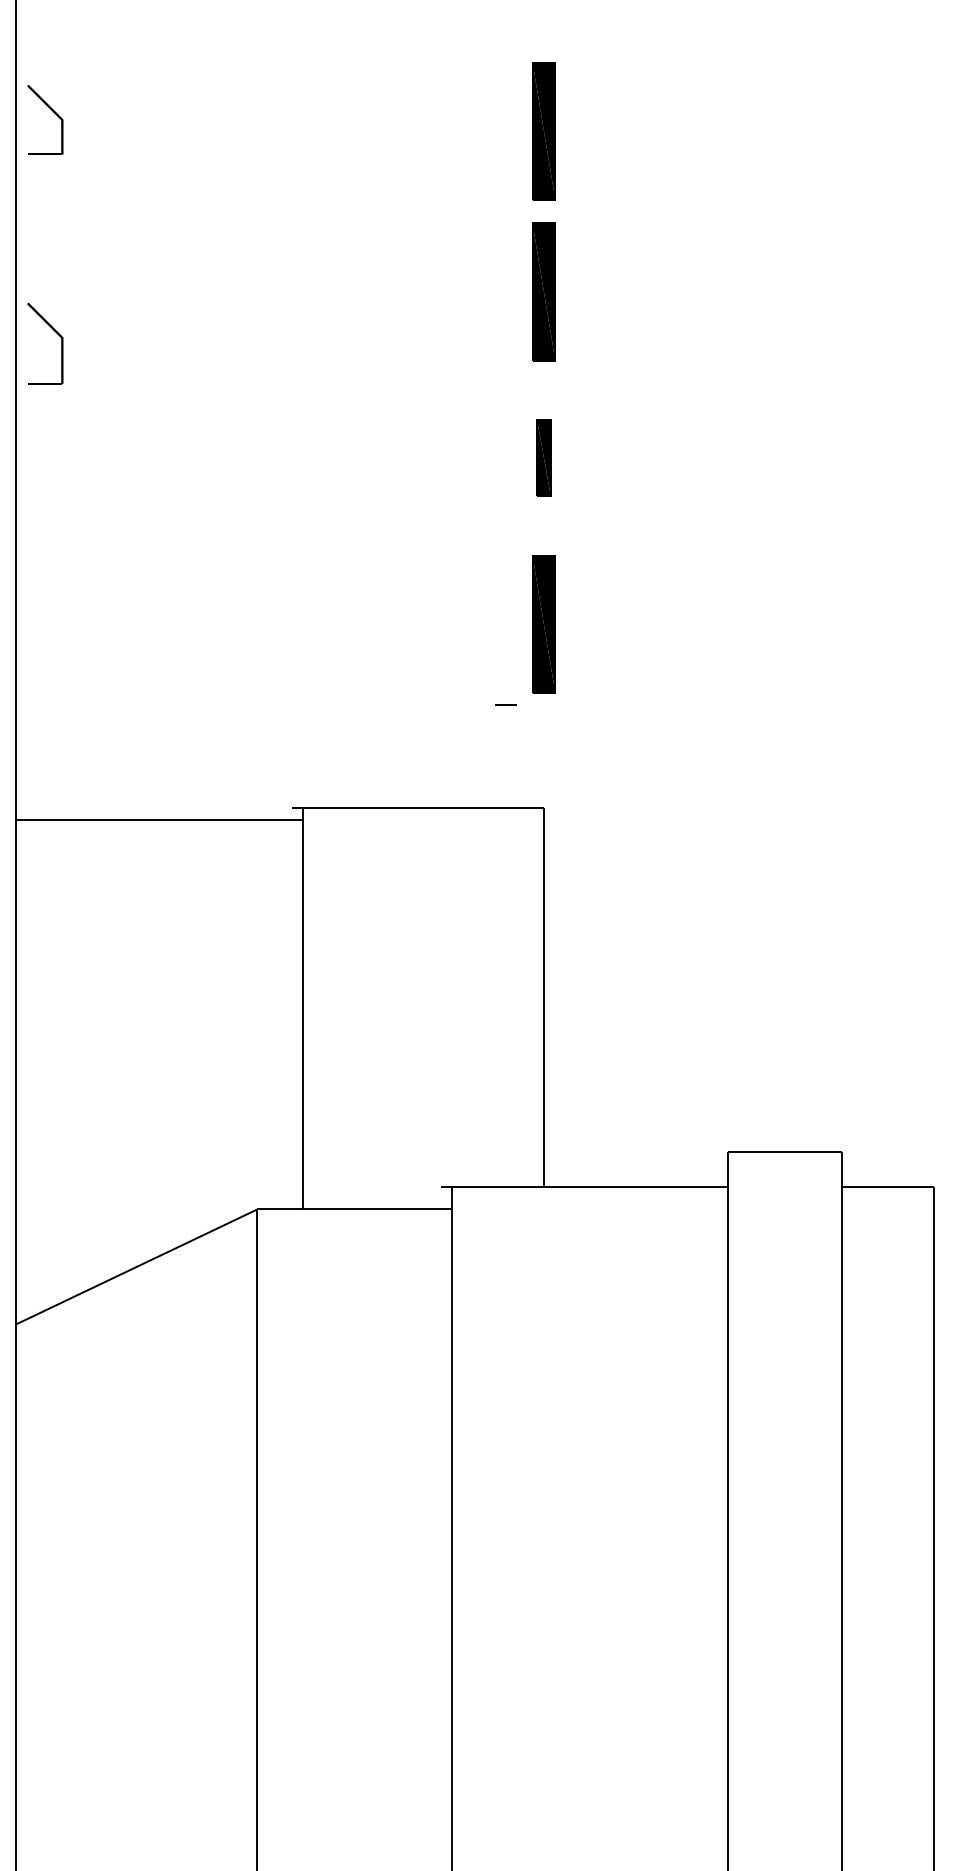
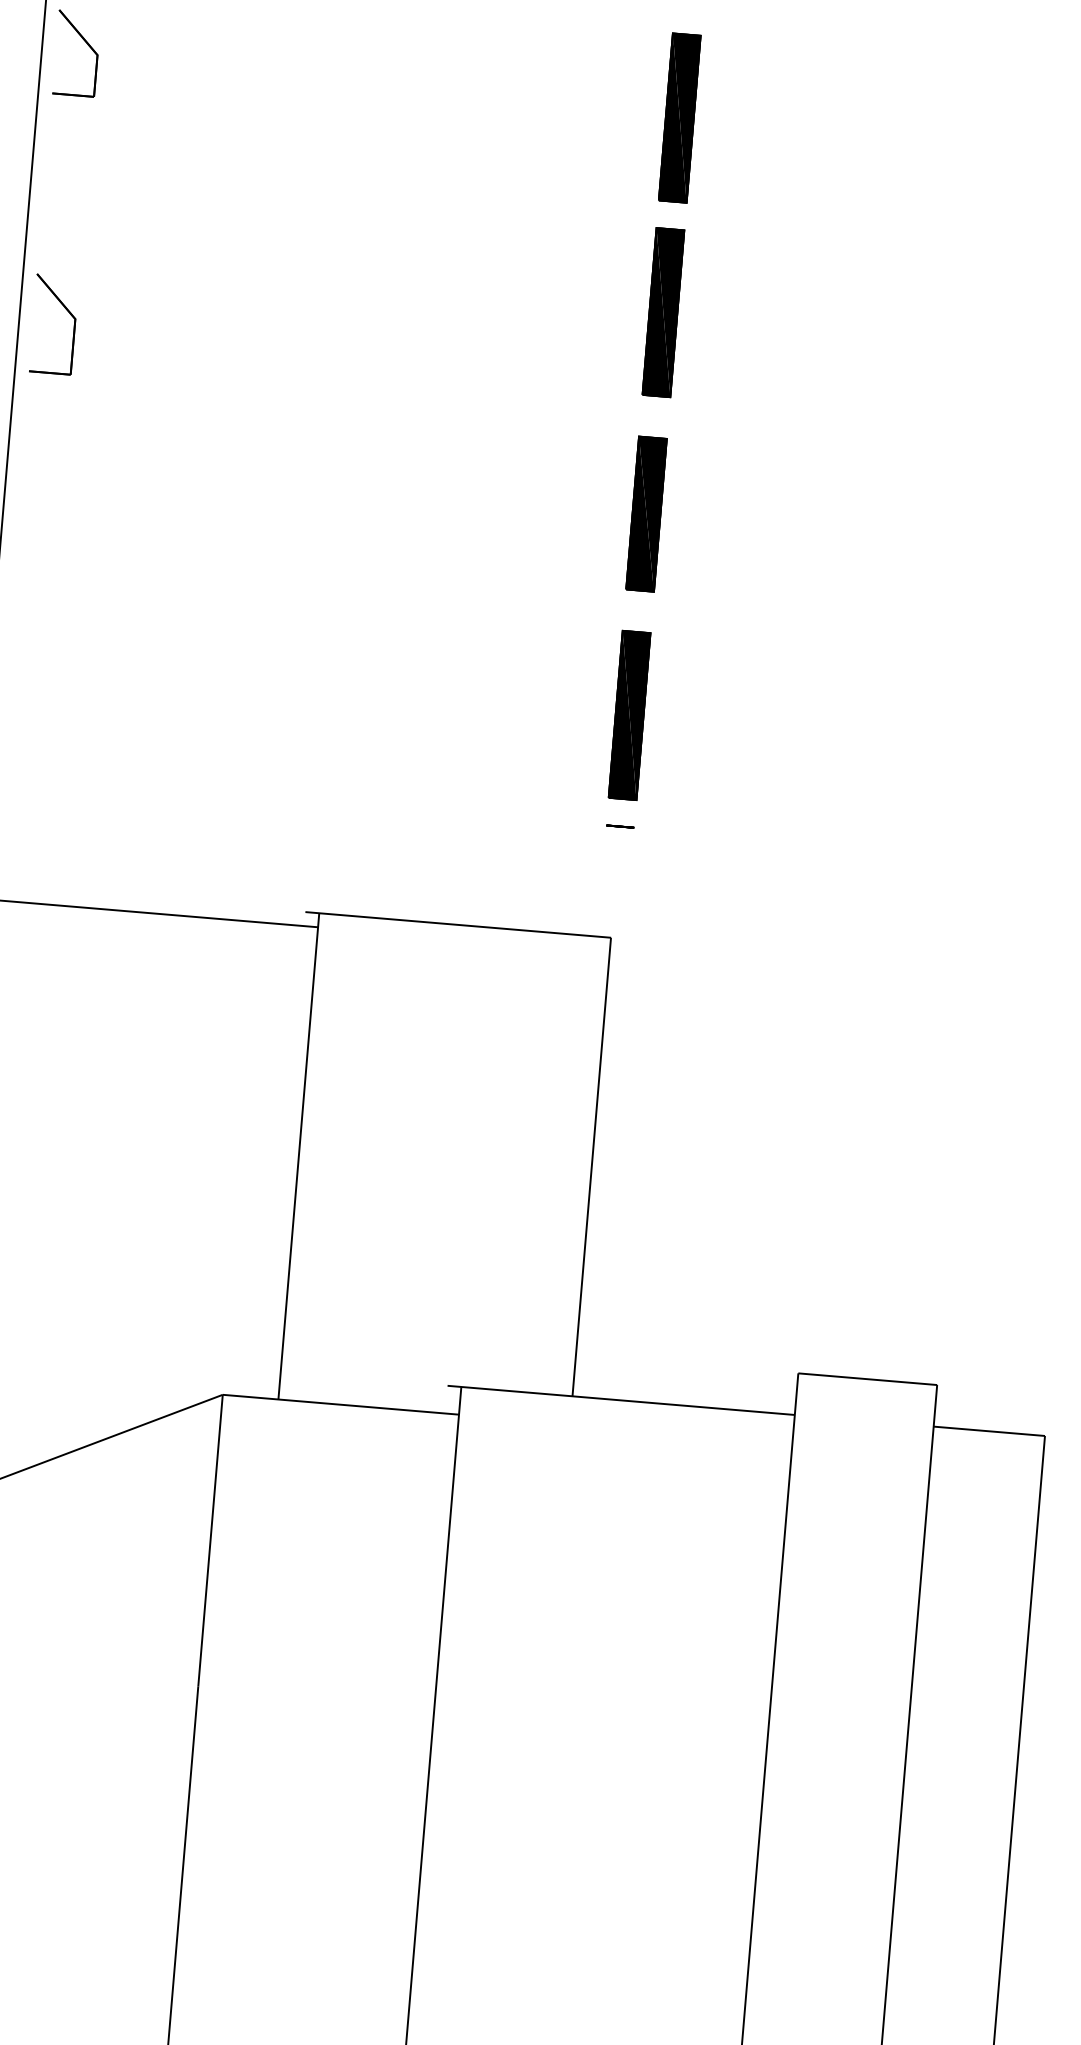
part: (543, 457) -> (646, 513), size x1.67
line: (505, 704) -> (619, 825), moved

